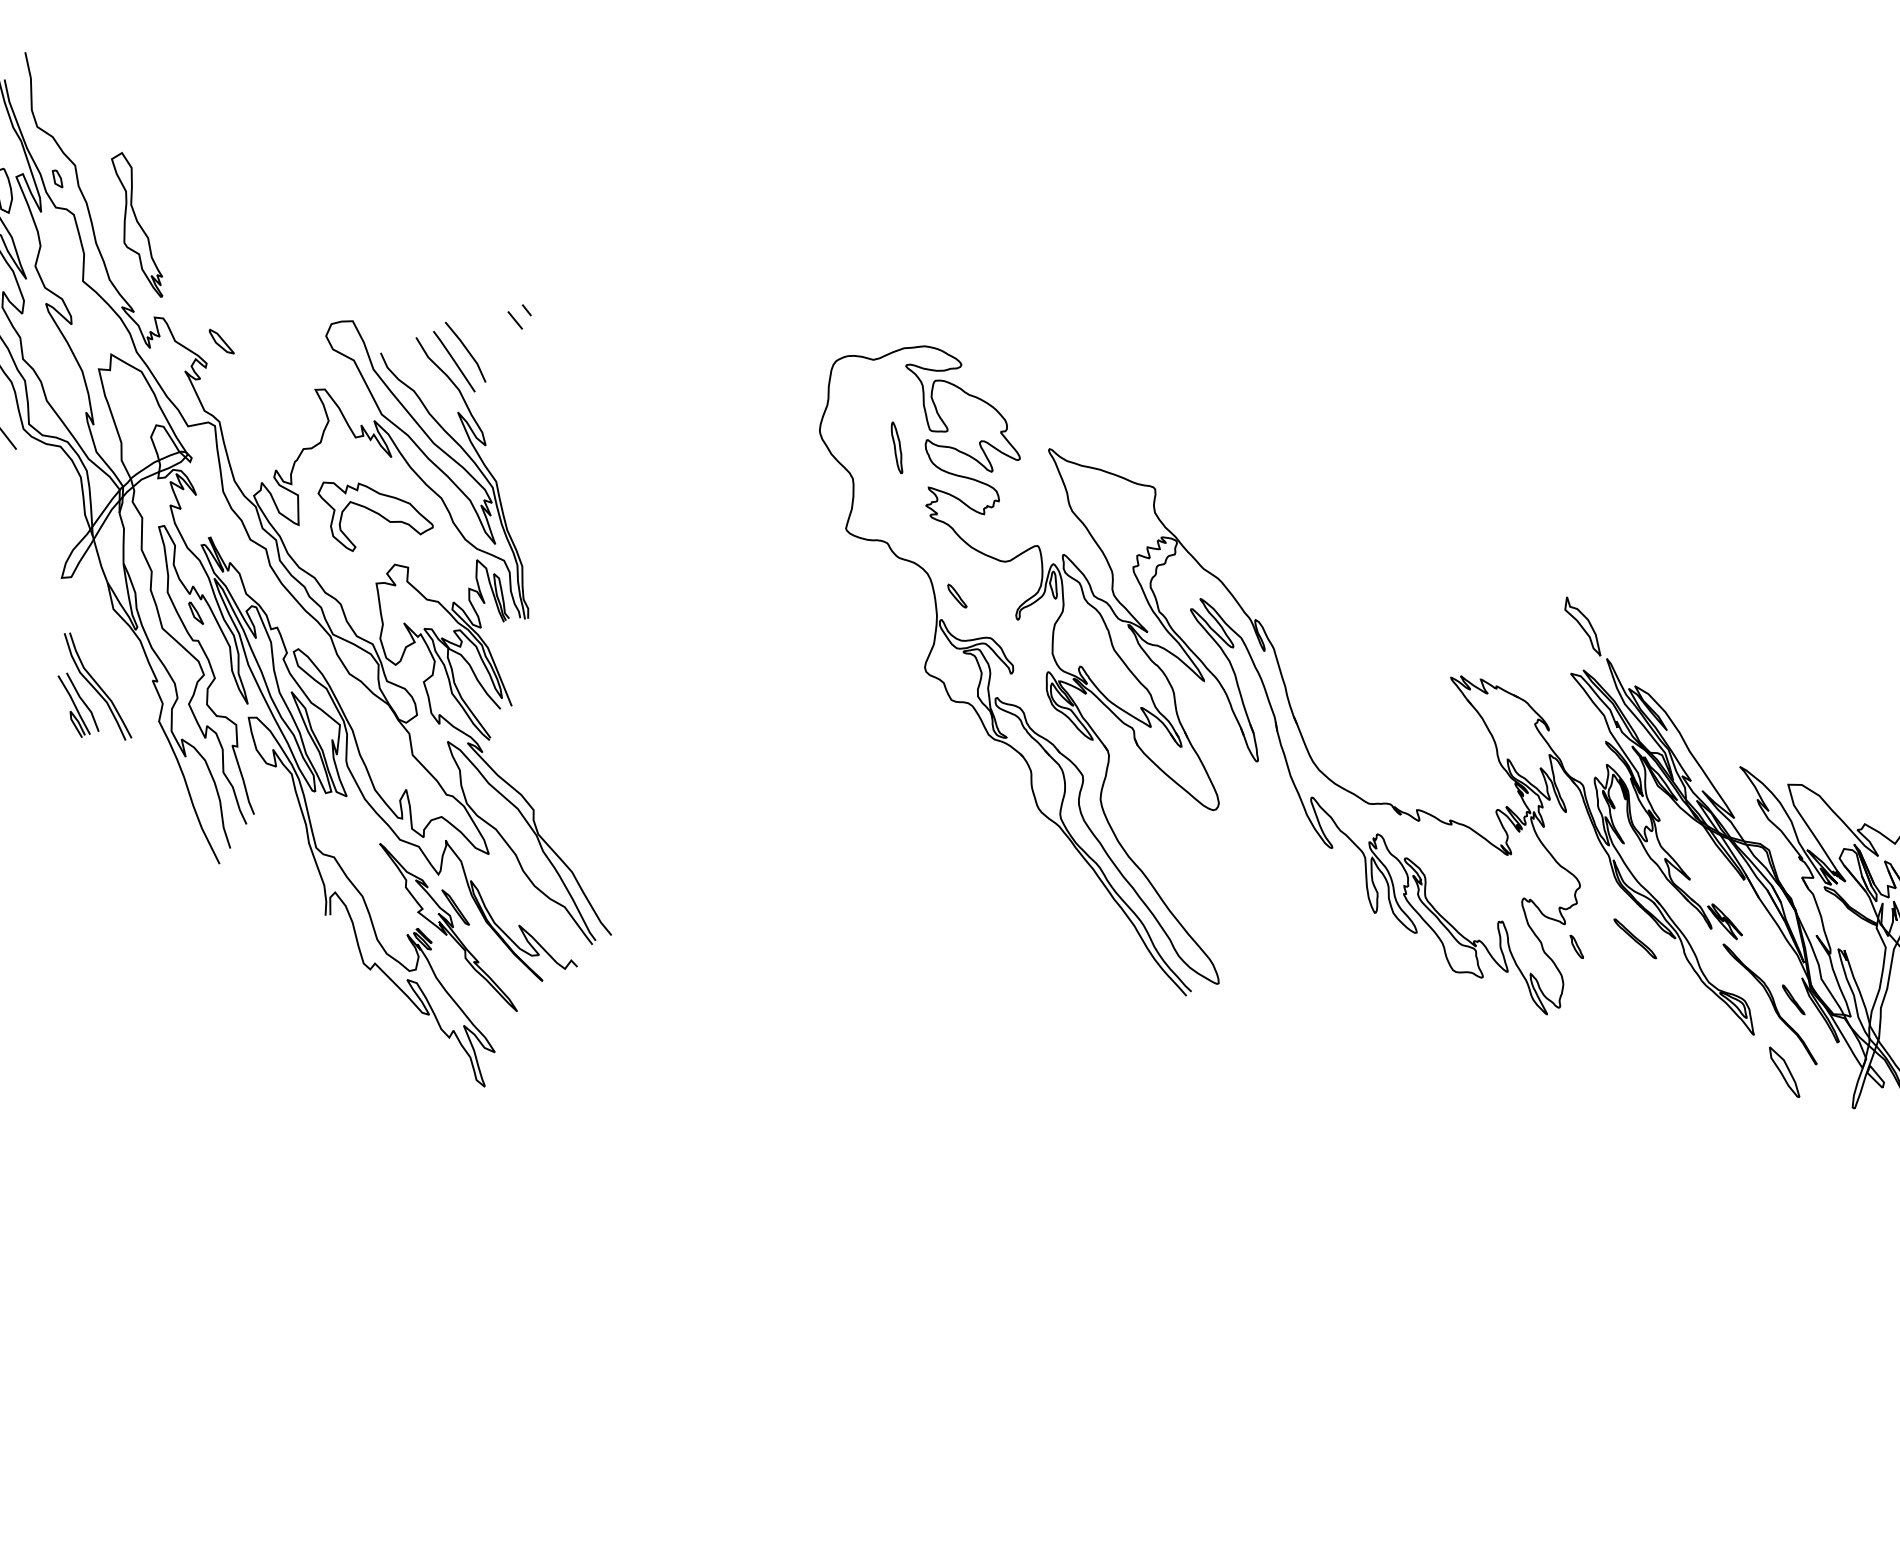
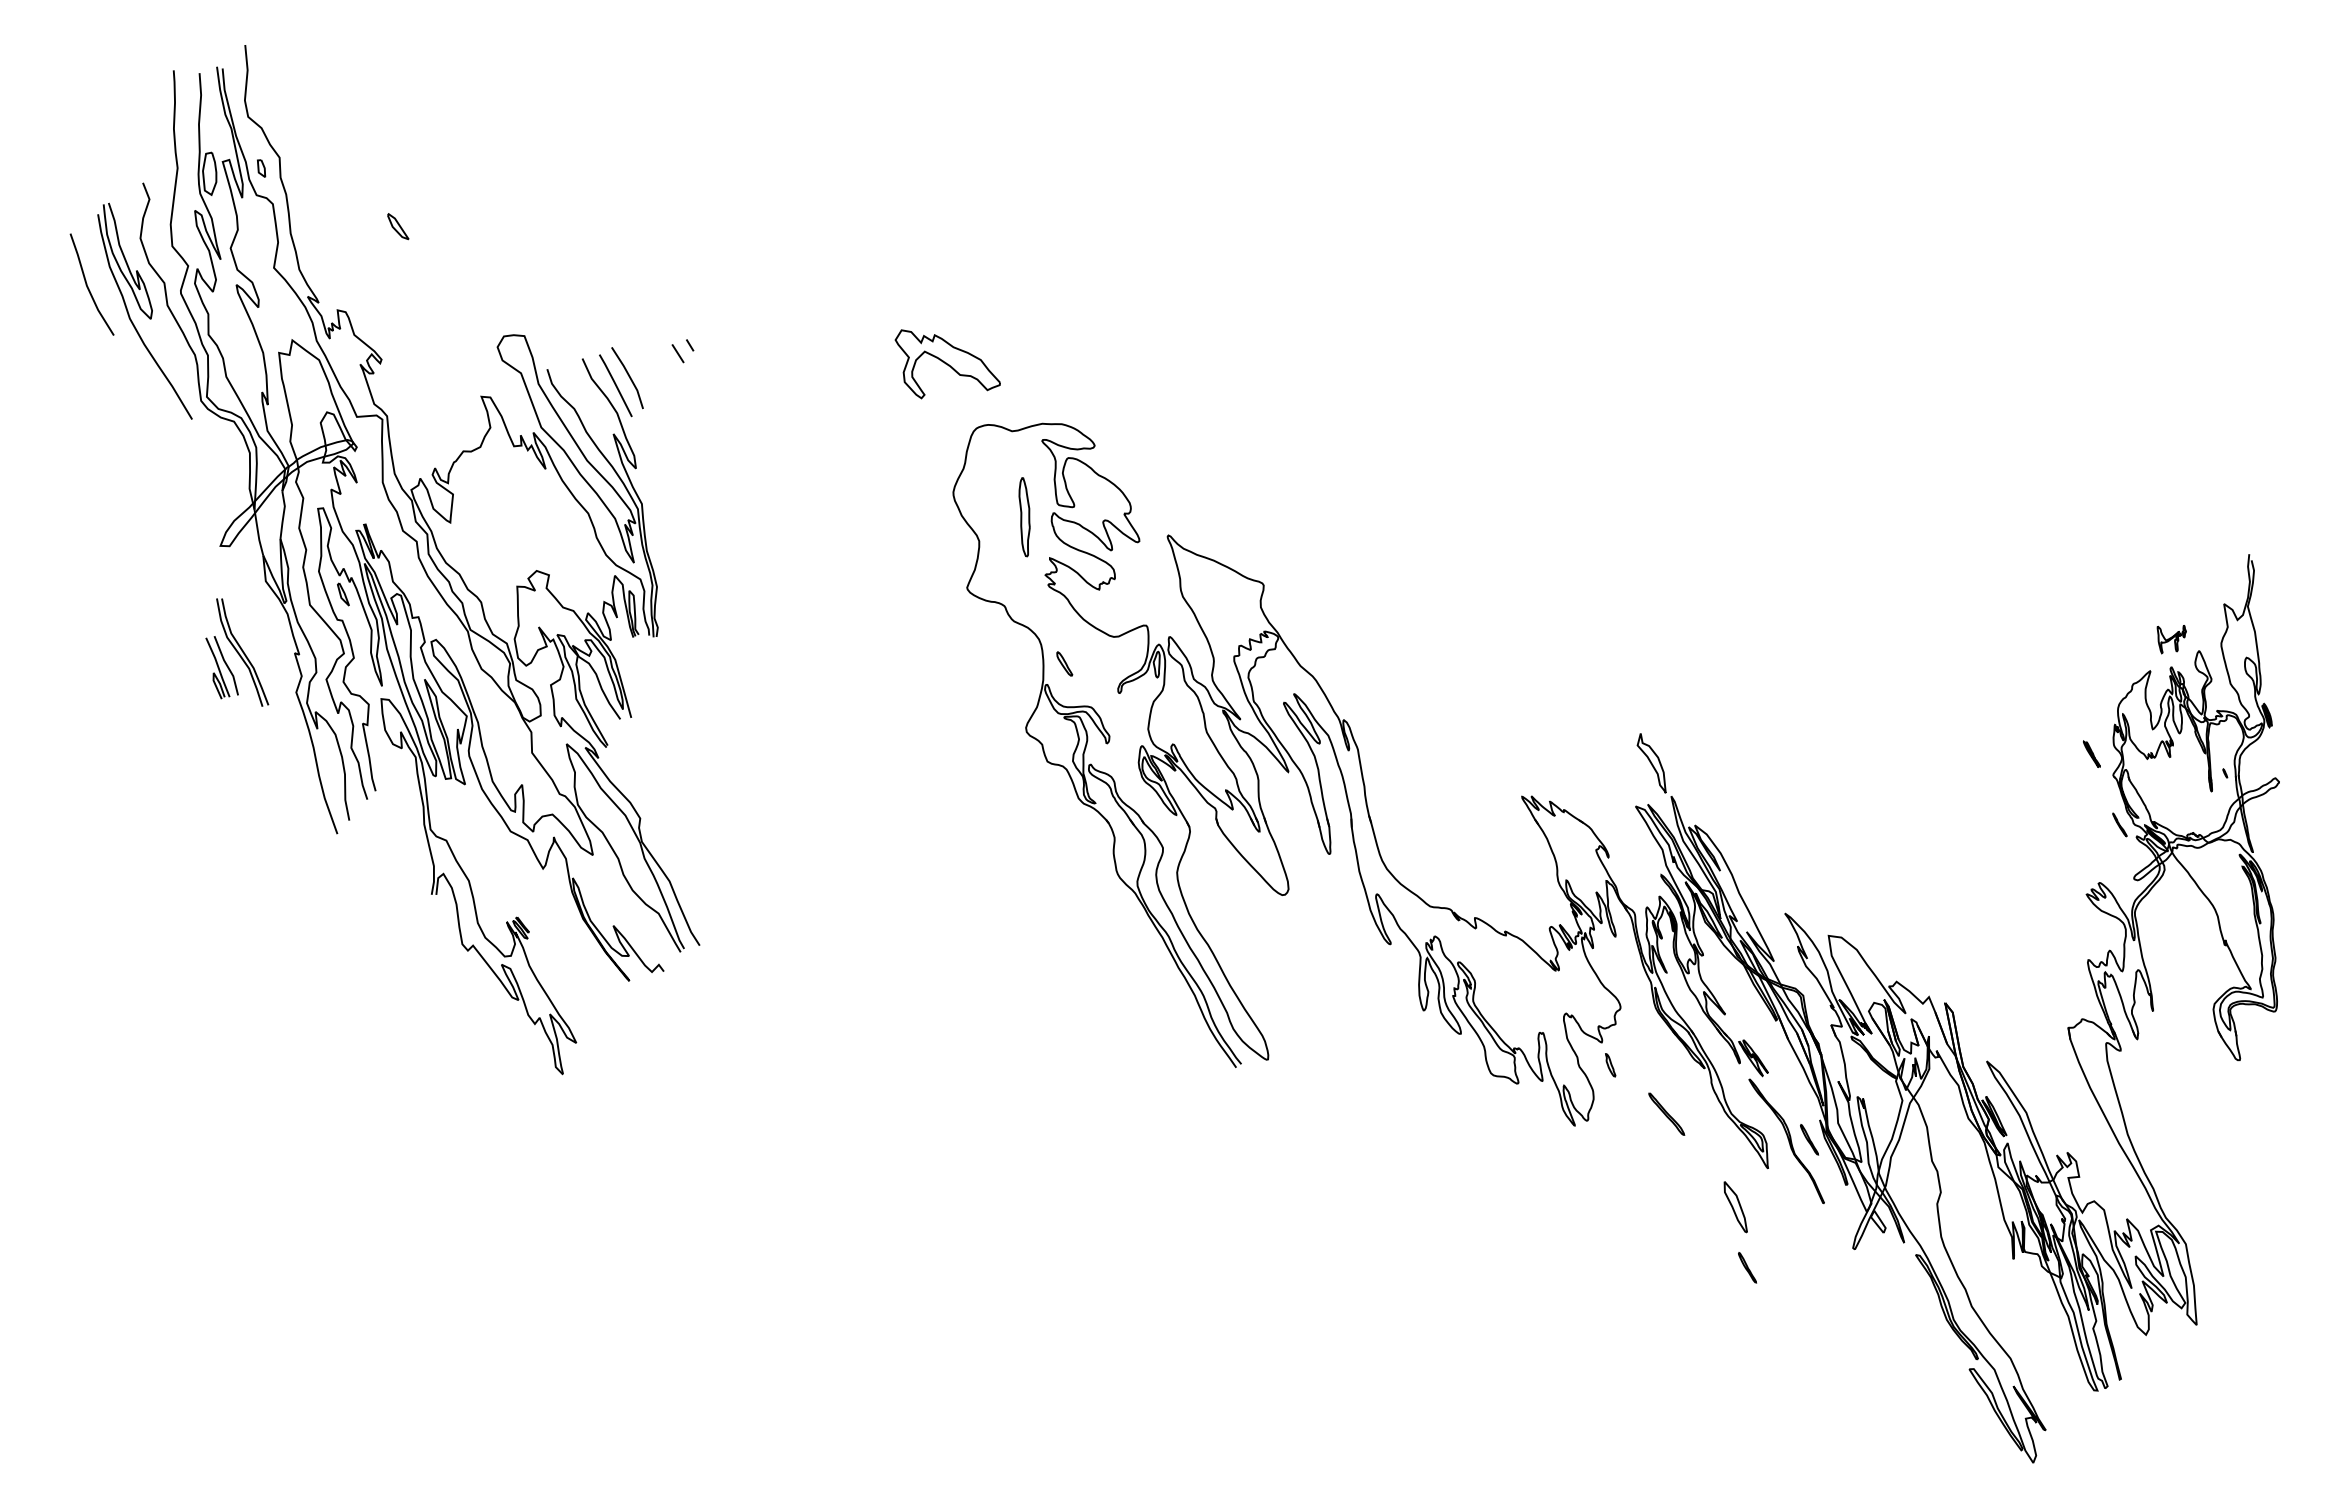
part: (138, 225) -> (332, 221), removed
part: (221, 341) -> (398, 226), moved
part: (897, 447) -> (1024, 516), size x1.6
part: (375, 512) -> (947, 364), moved
part: (448, 927) -> (546, 919), removed
part: (1634, 938) -> (1666, 1113), moved
part: (1784, 1072) -> (1735, 1207), moved
part: (1744, 1140) -> (1747, 1267), added

